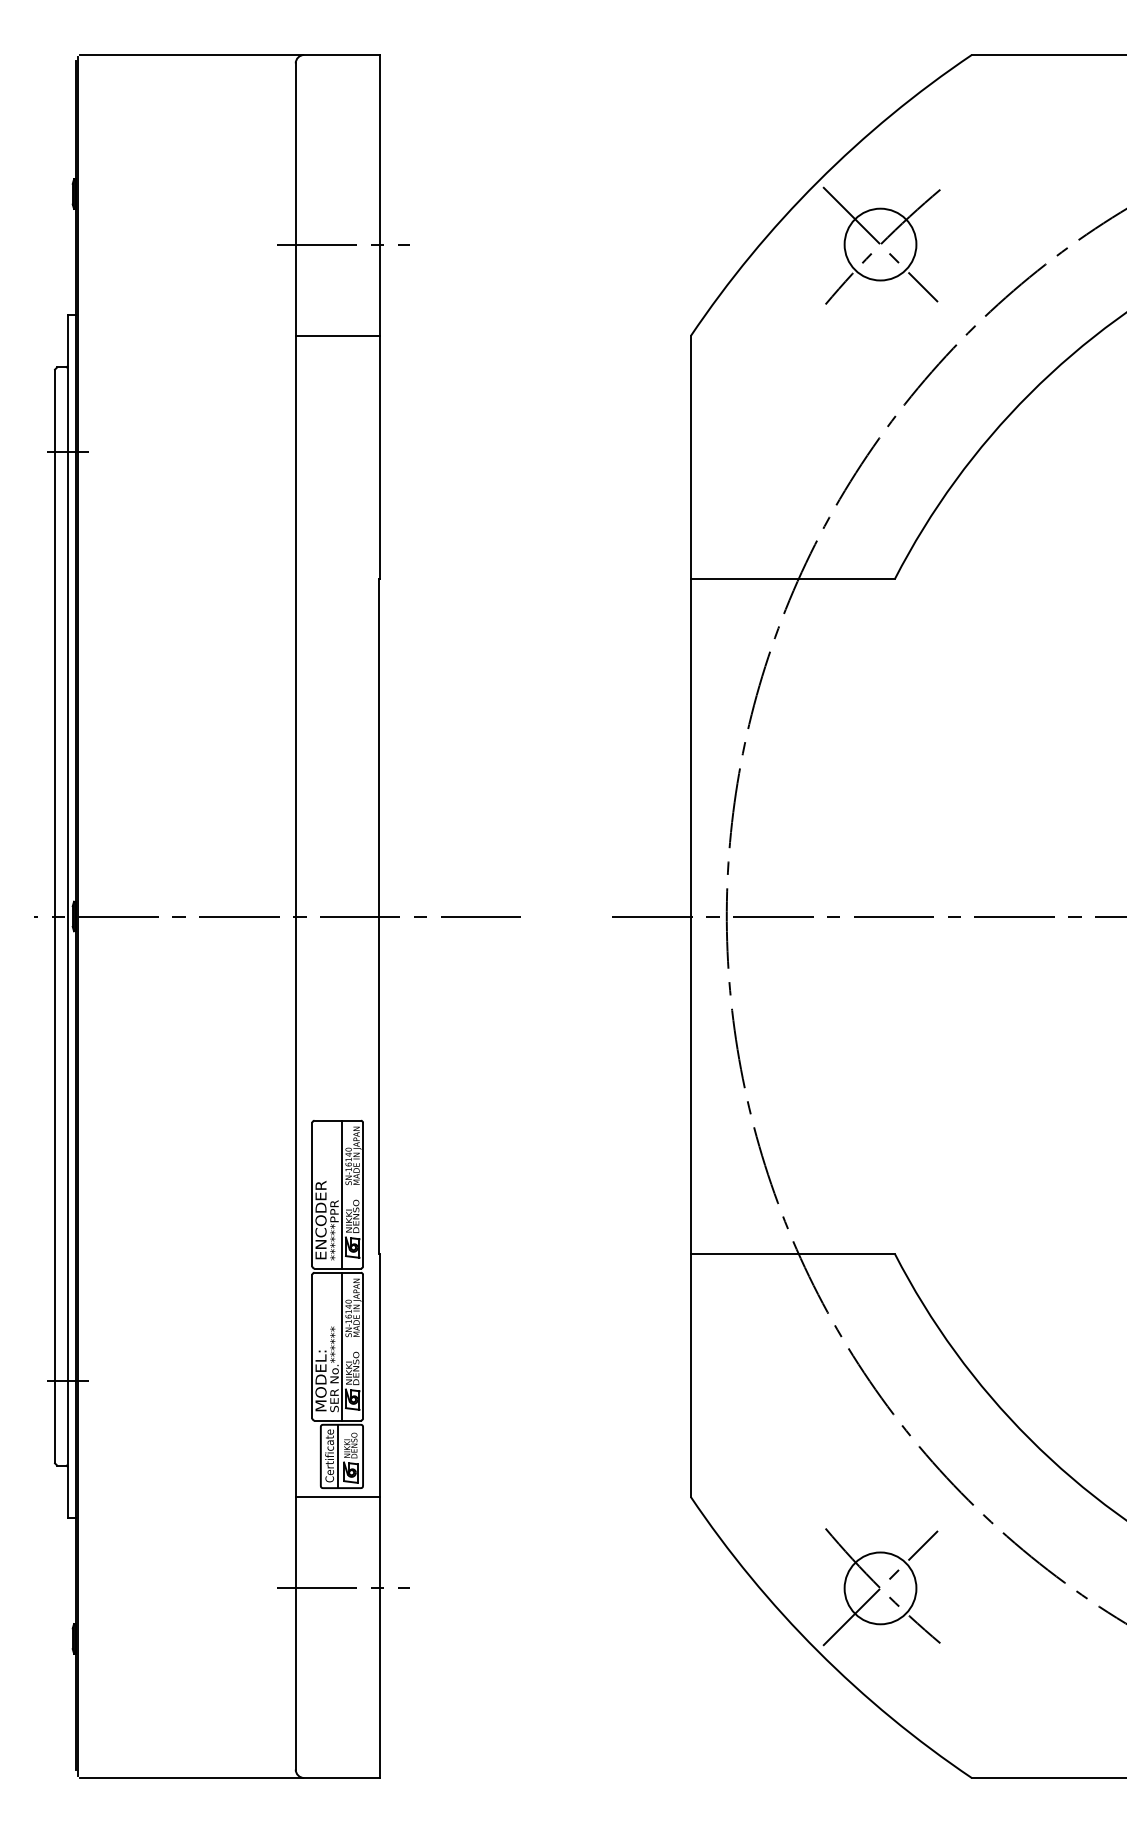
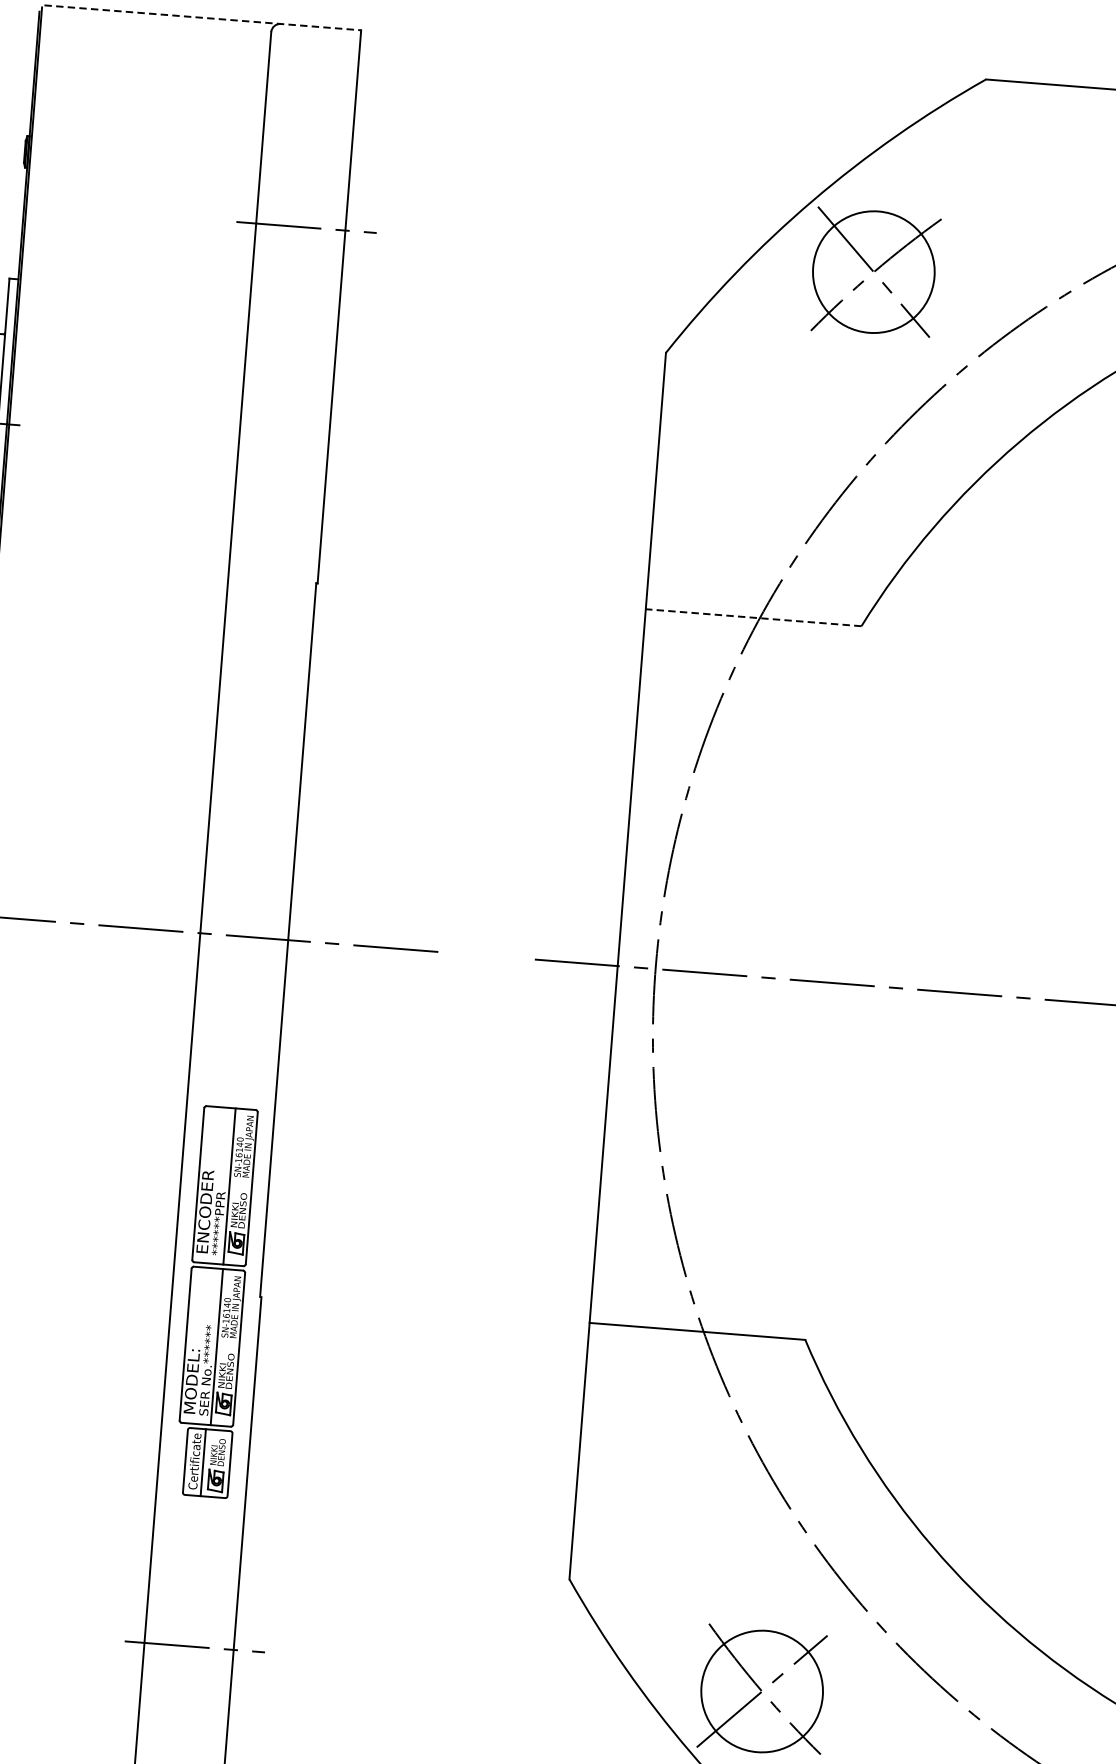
line: (230, 54) -> (203, 17), solid -> dashed
circle: (880, 244) -> (873, 272), size x1.6
line: (337, 335) -> (292, 323), removed
line: (792, 578) -> (753, 617), solid -> dashed
part: (337, 1303) -> (215, 1301), moved
line: (337, 1497) -> (196, 1550), removed
circle: (880, 1588) -> (762, 1691), size x1.6

